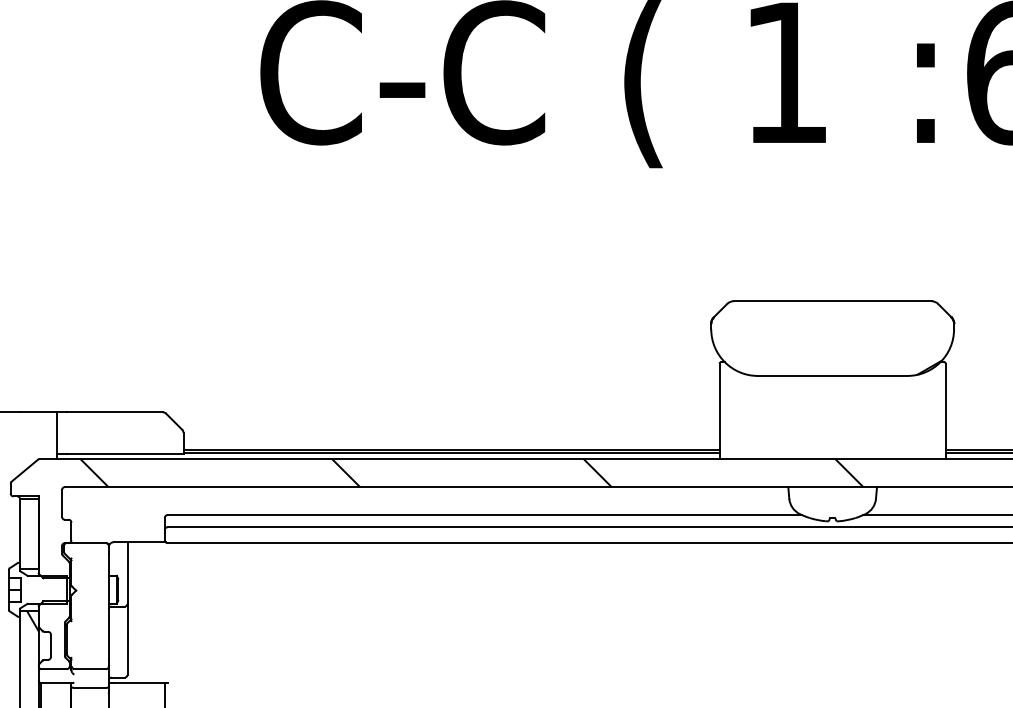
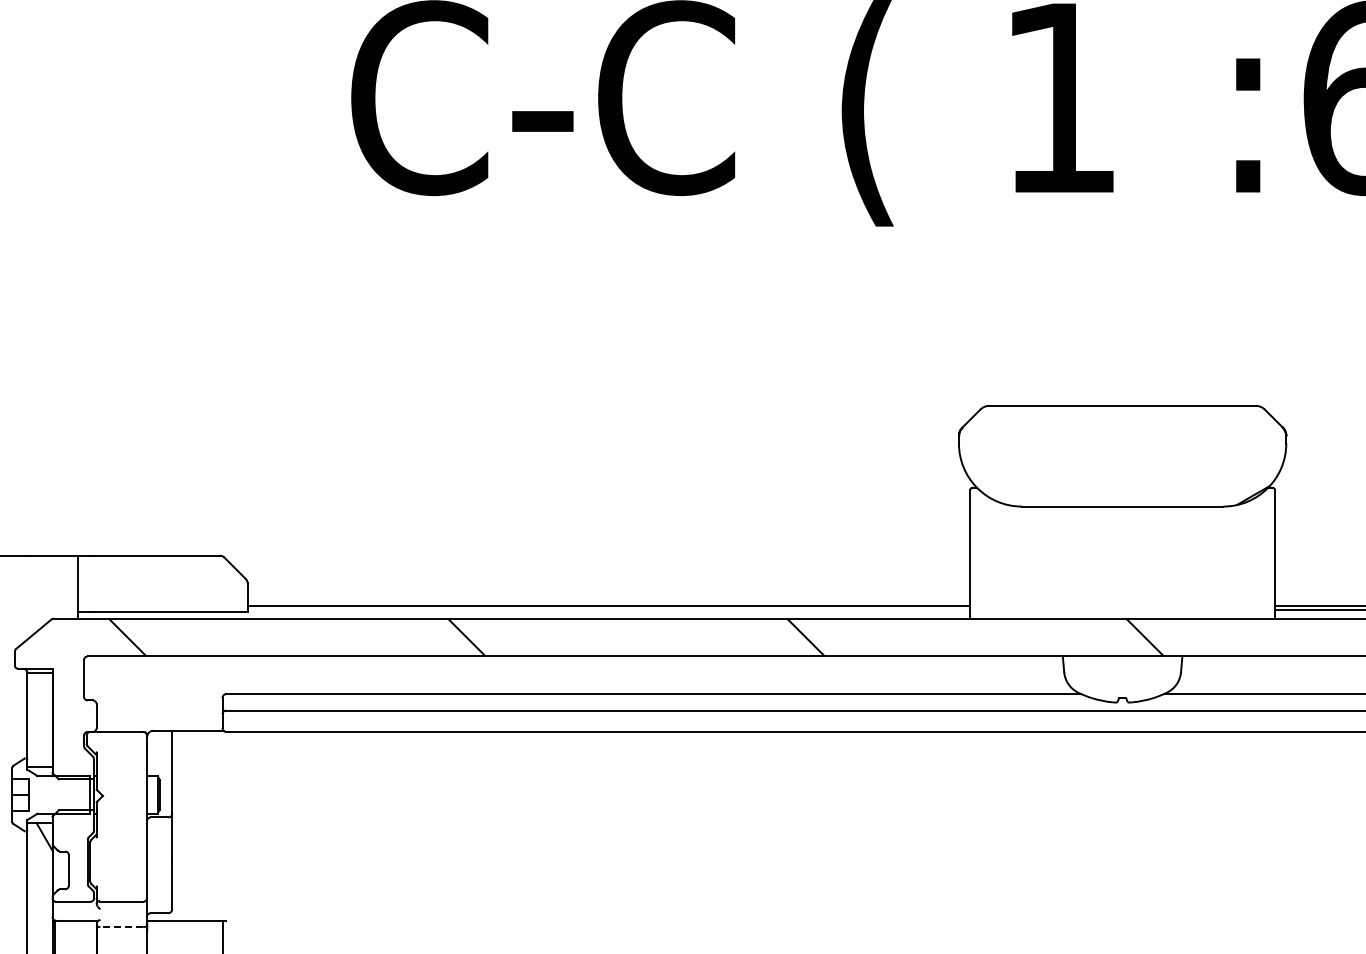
line: (451, 452) -> (608, 609), removed
line: (89, 688) -> (121, 927), solid -> dashed

